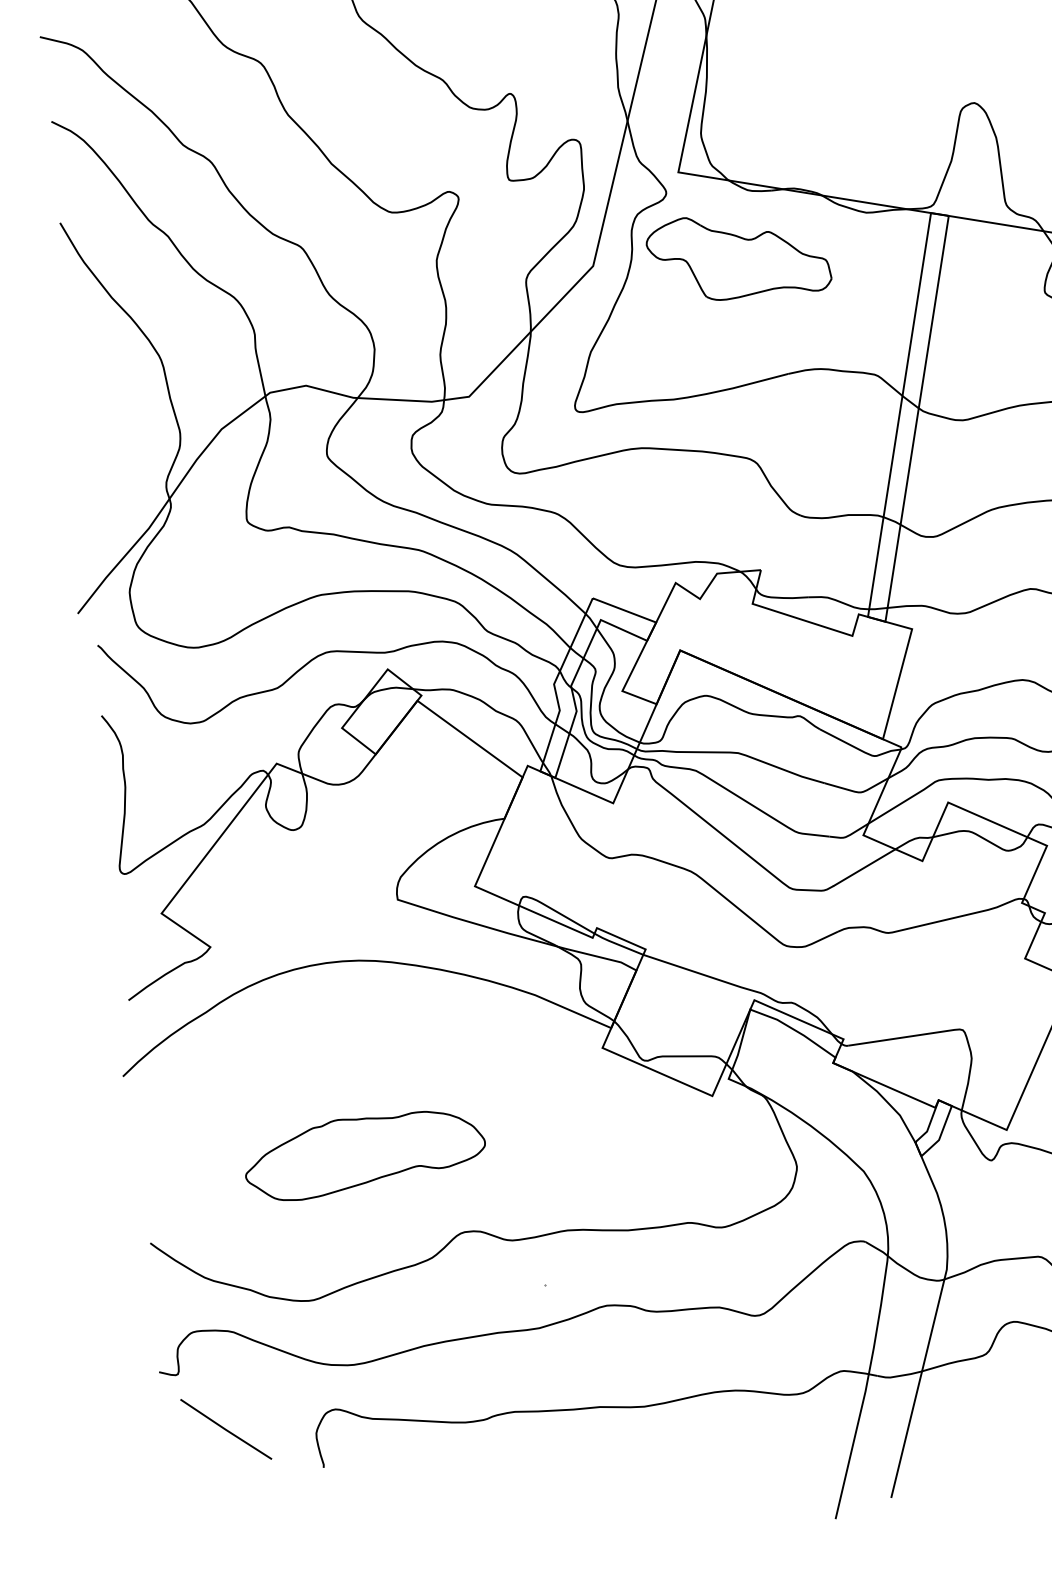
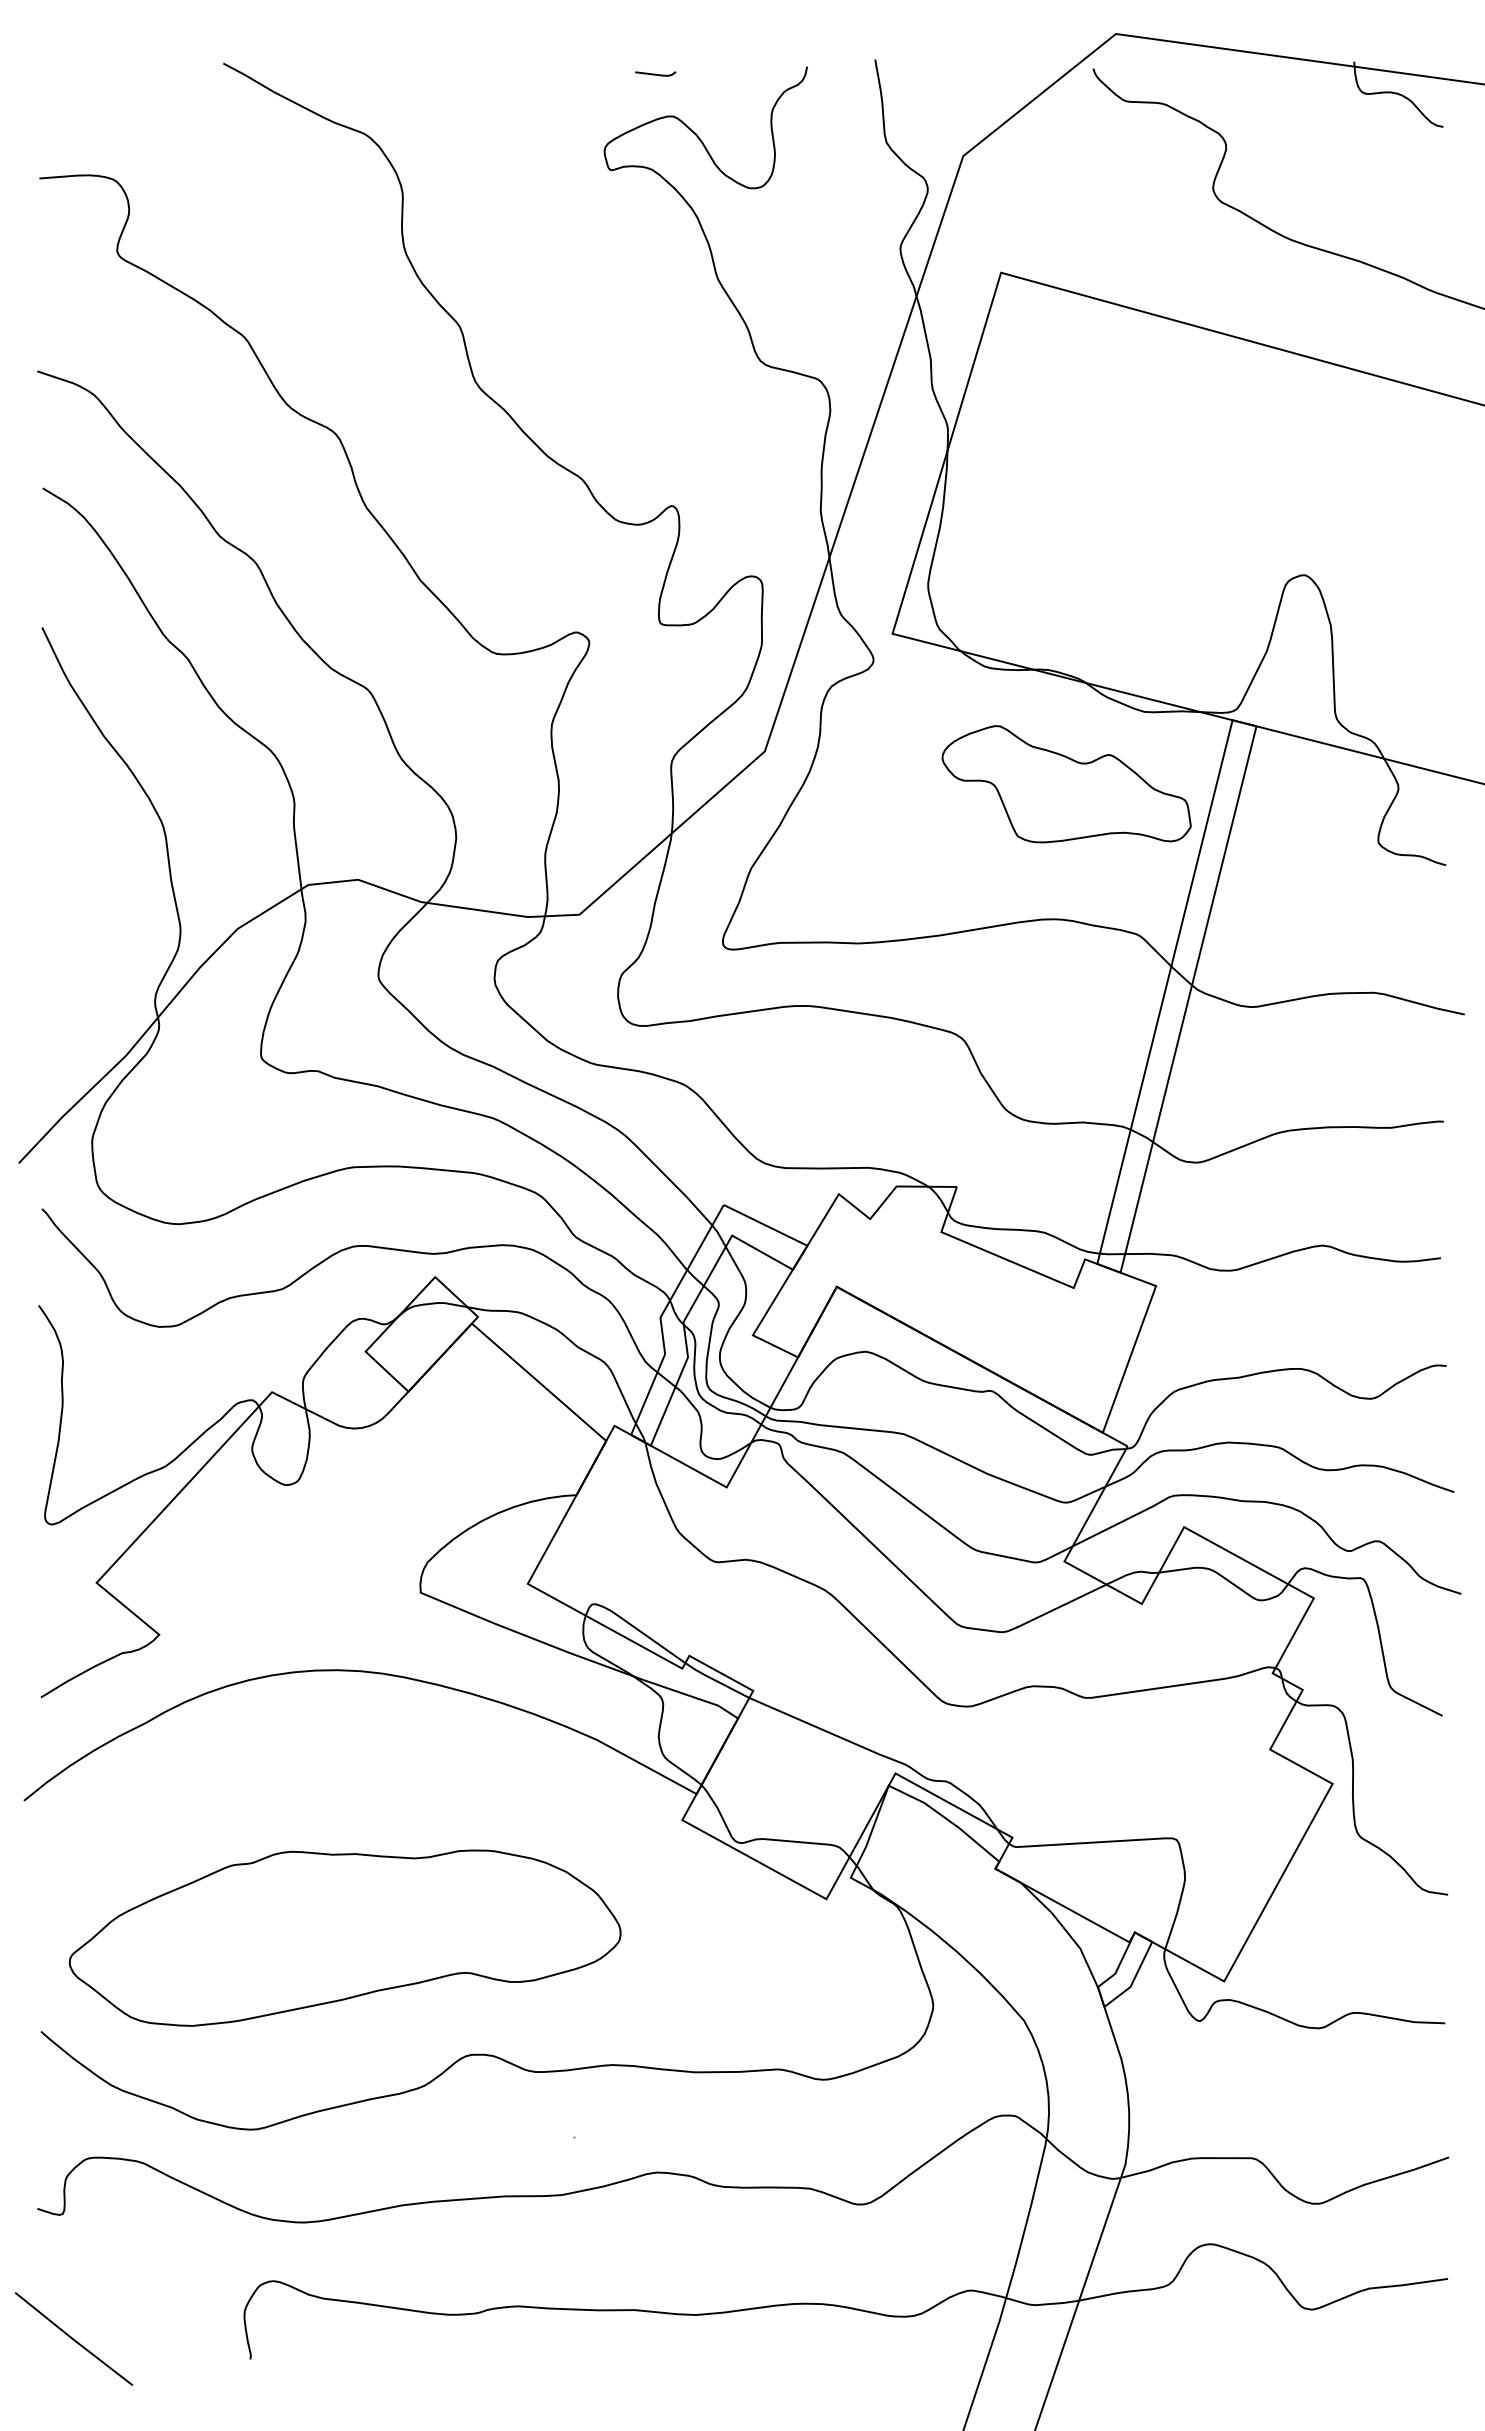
part: (738, 256) -> (1066, 784), moved
part: (364, 1155) -> (344, 1937), size x1.67
line: (225, 1429) -> (73, 2338), moved

